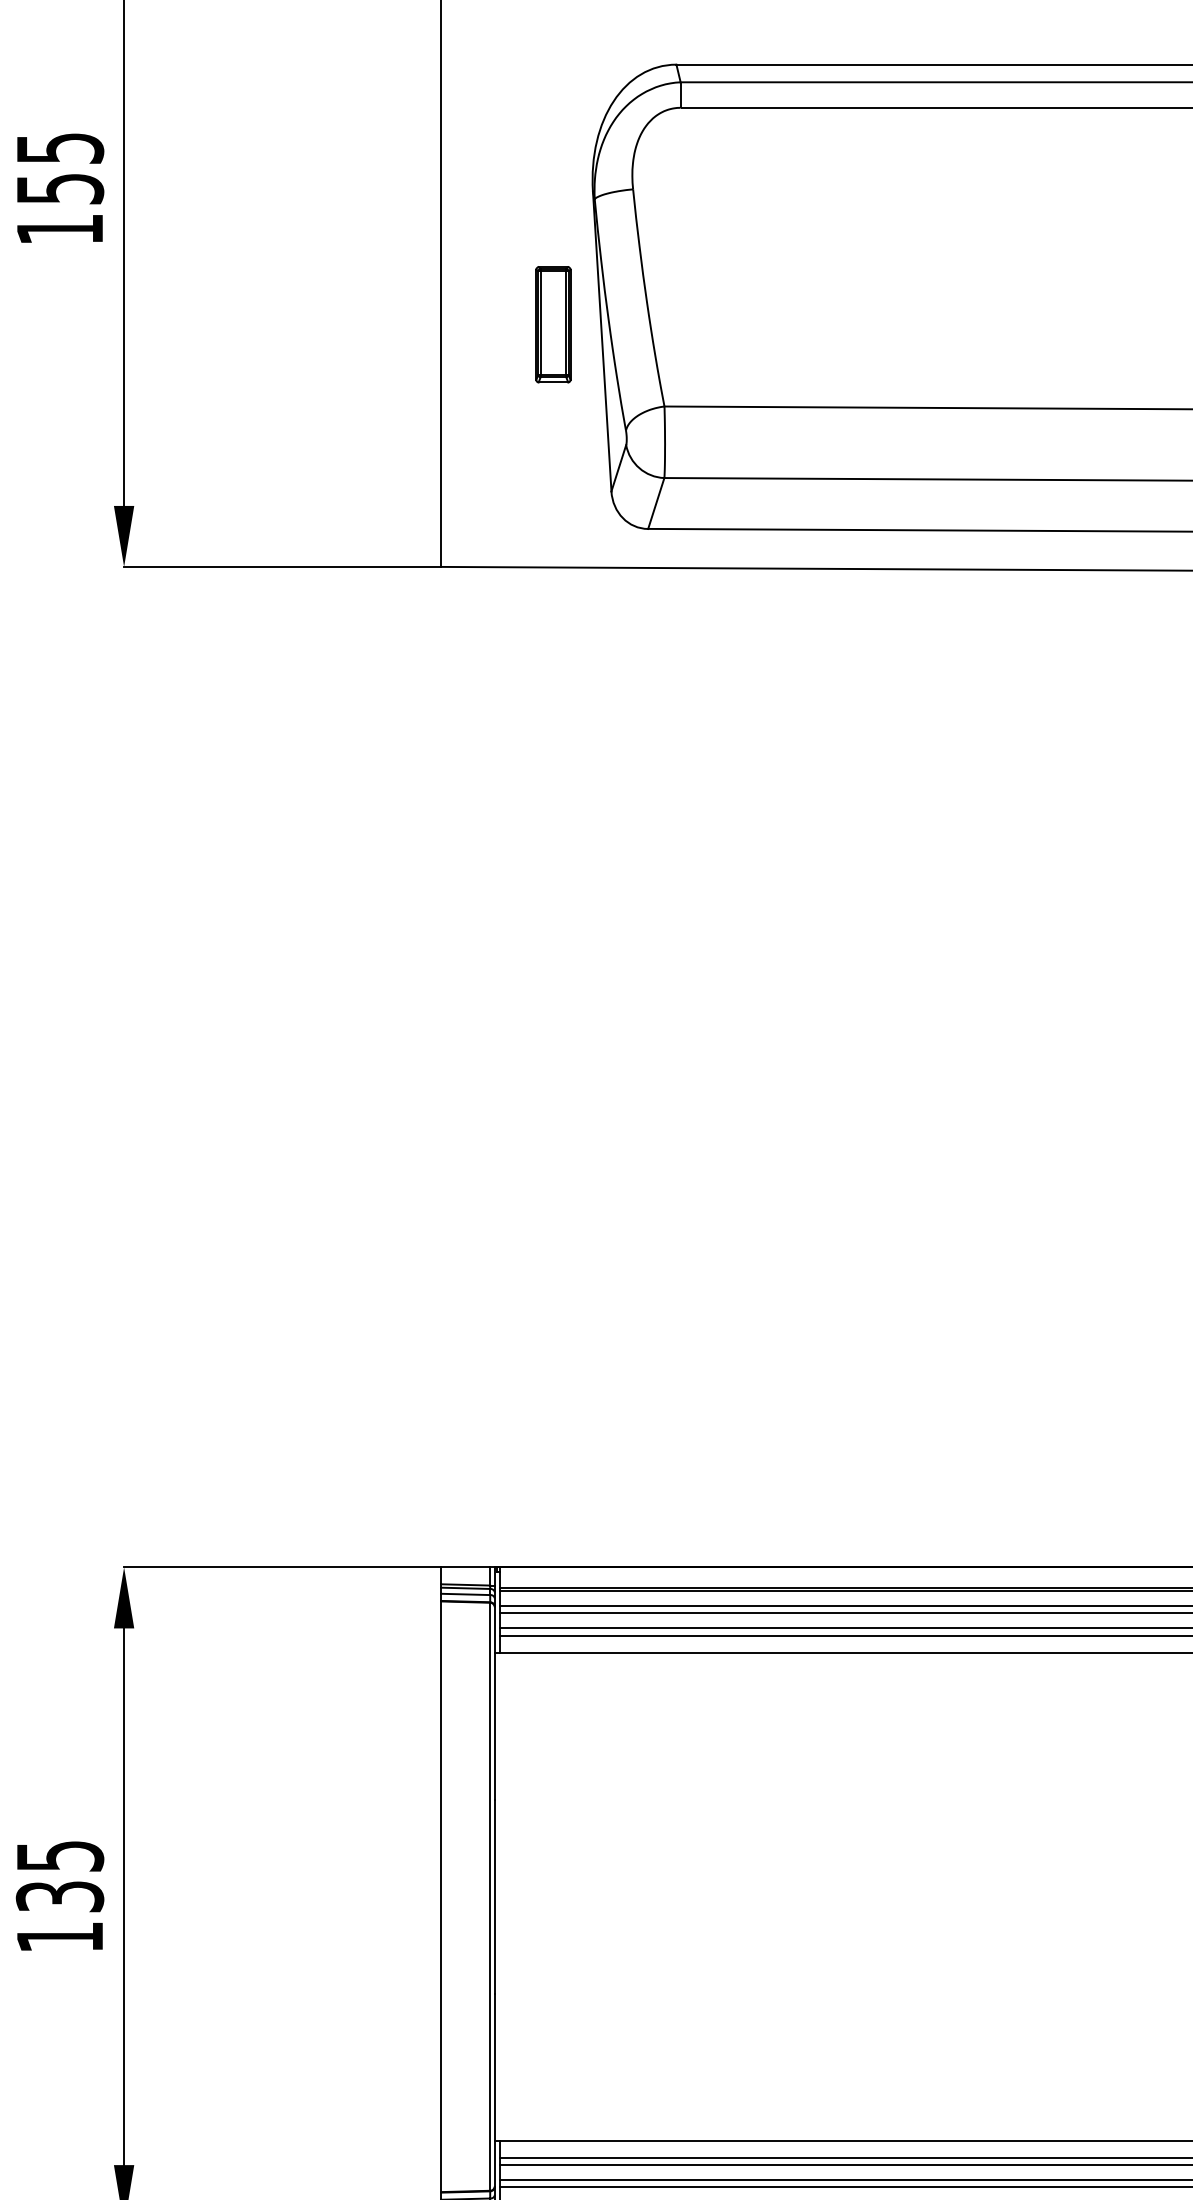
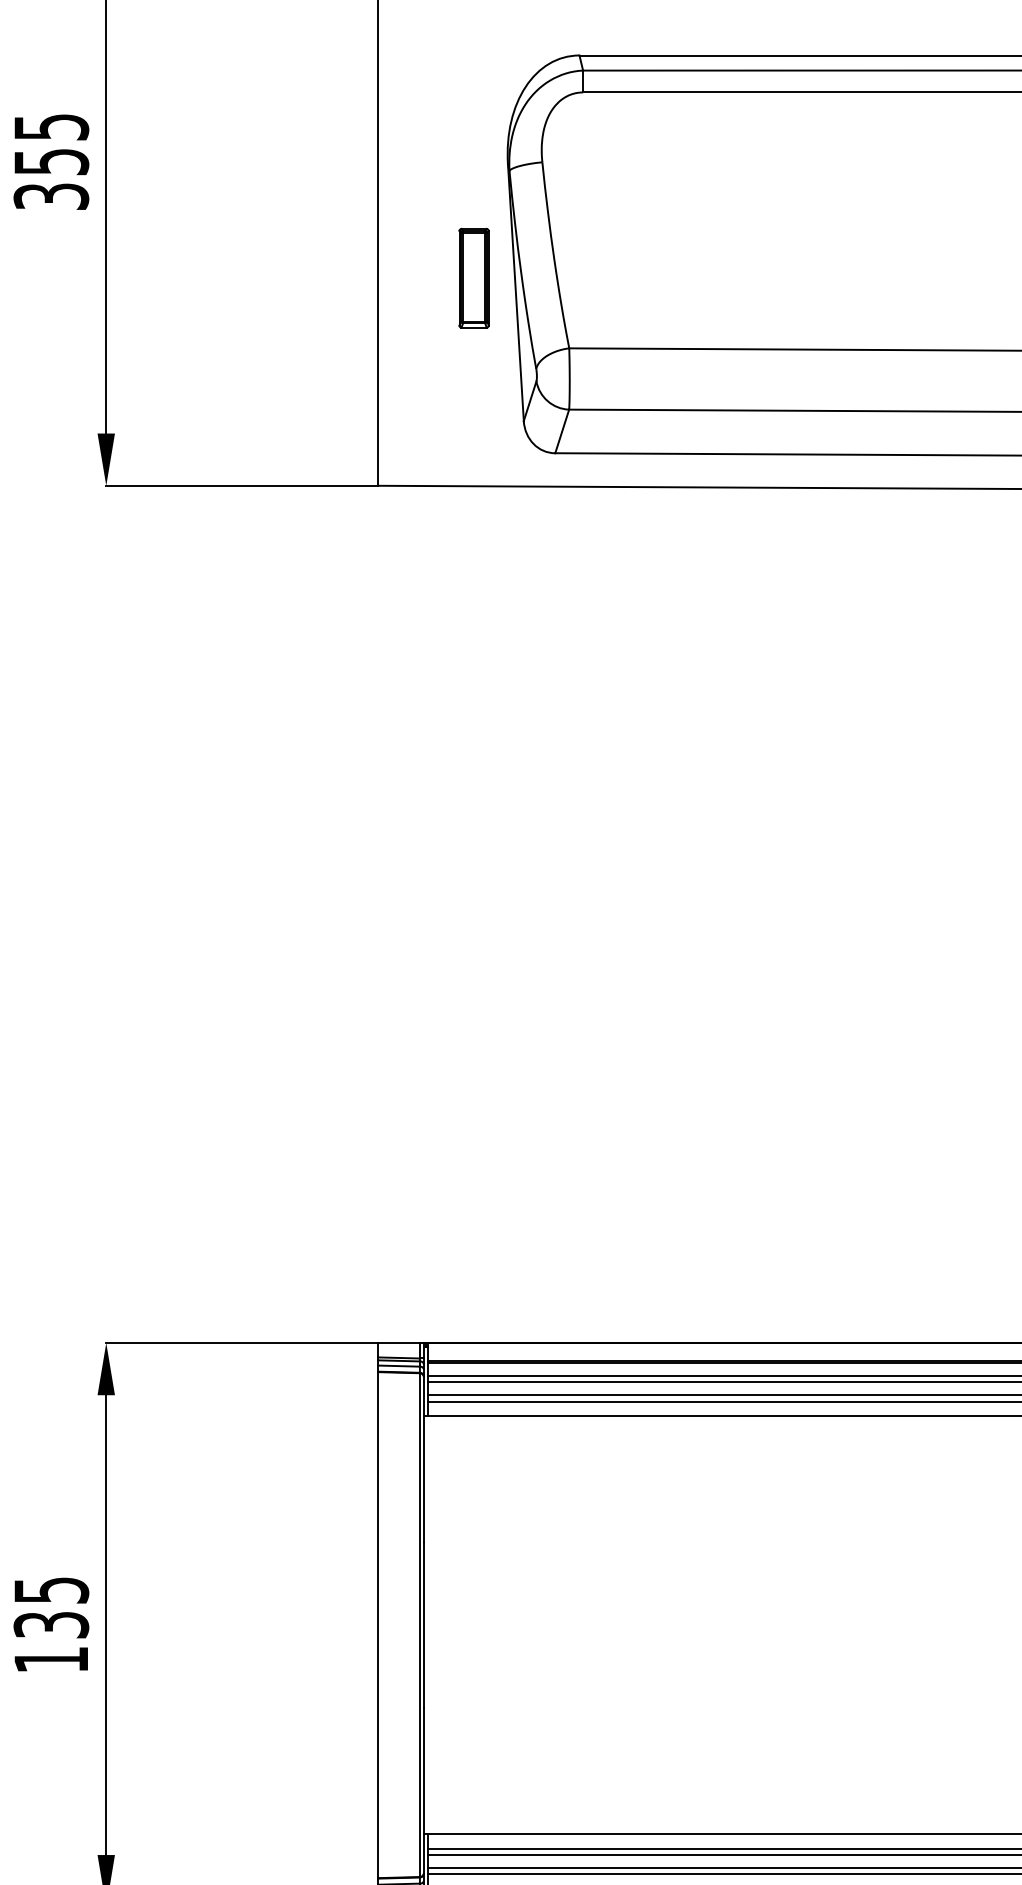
text: (60, 229) -> (51, 196), 155 -> 355

